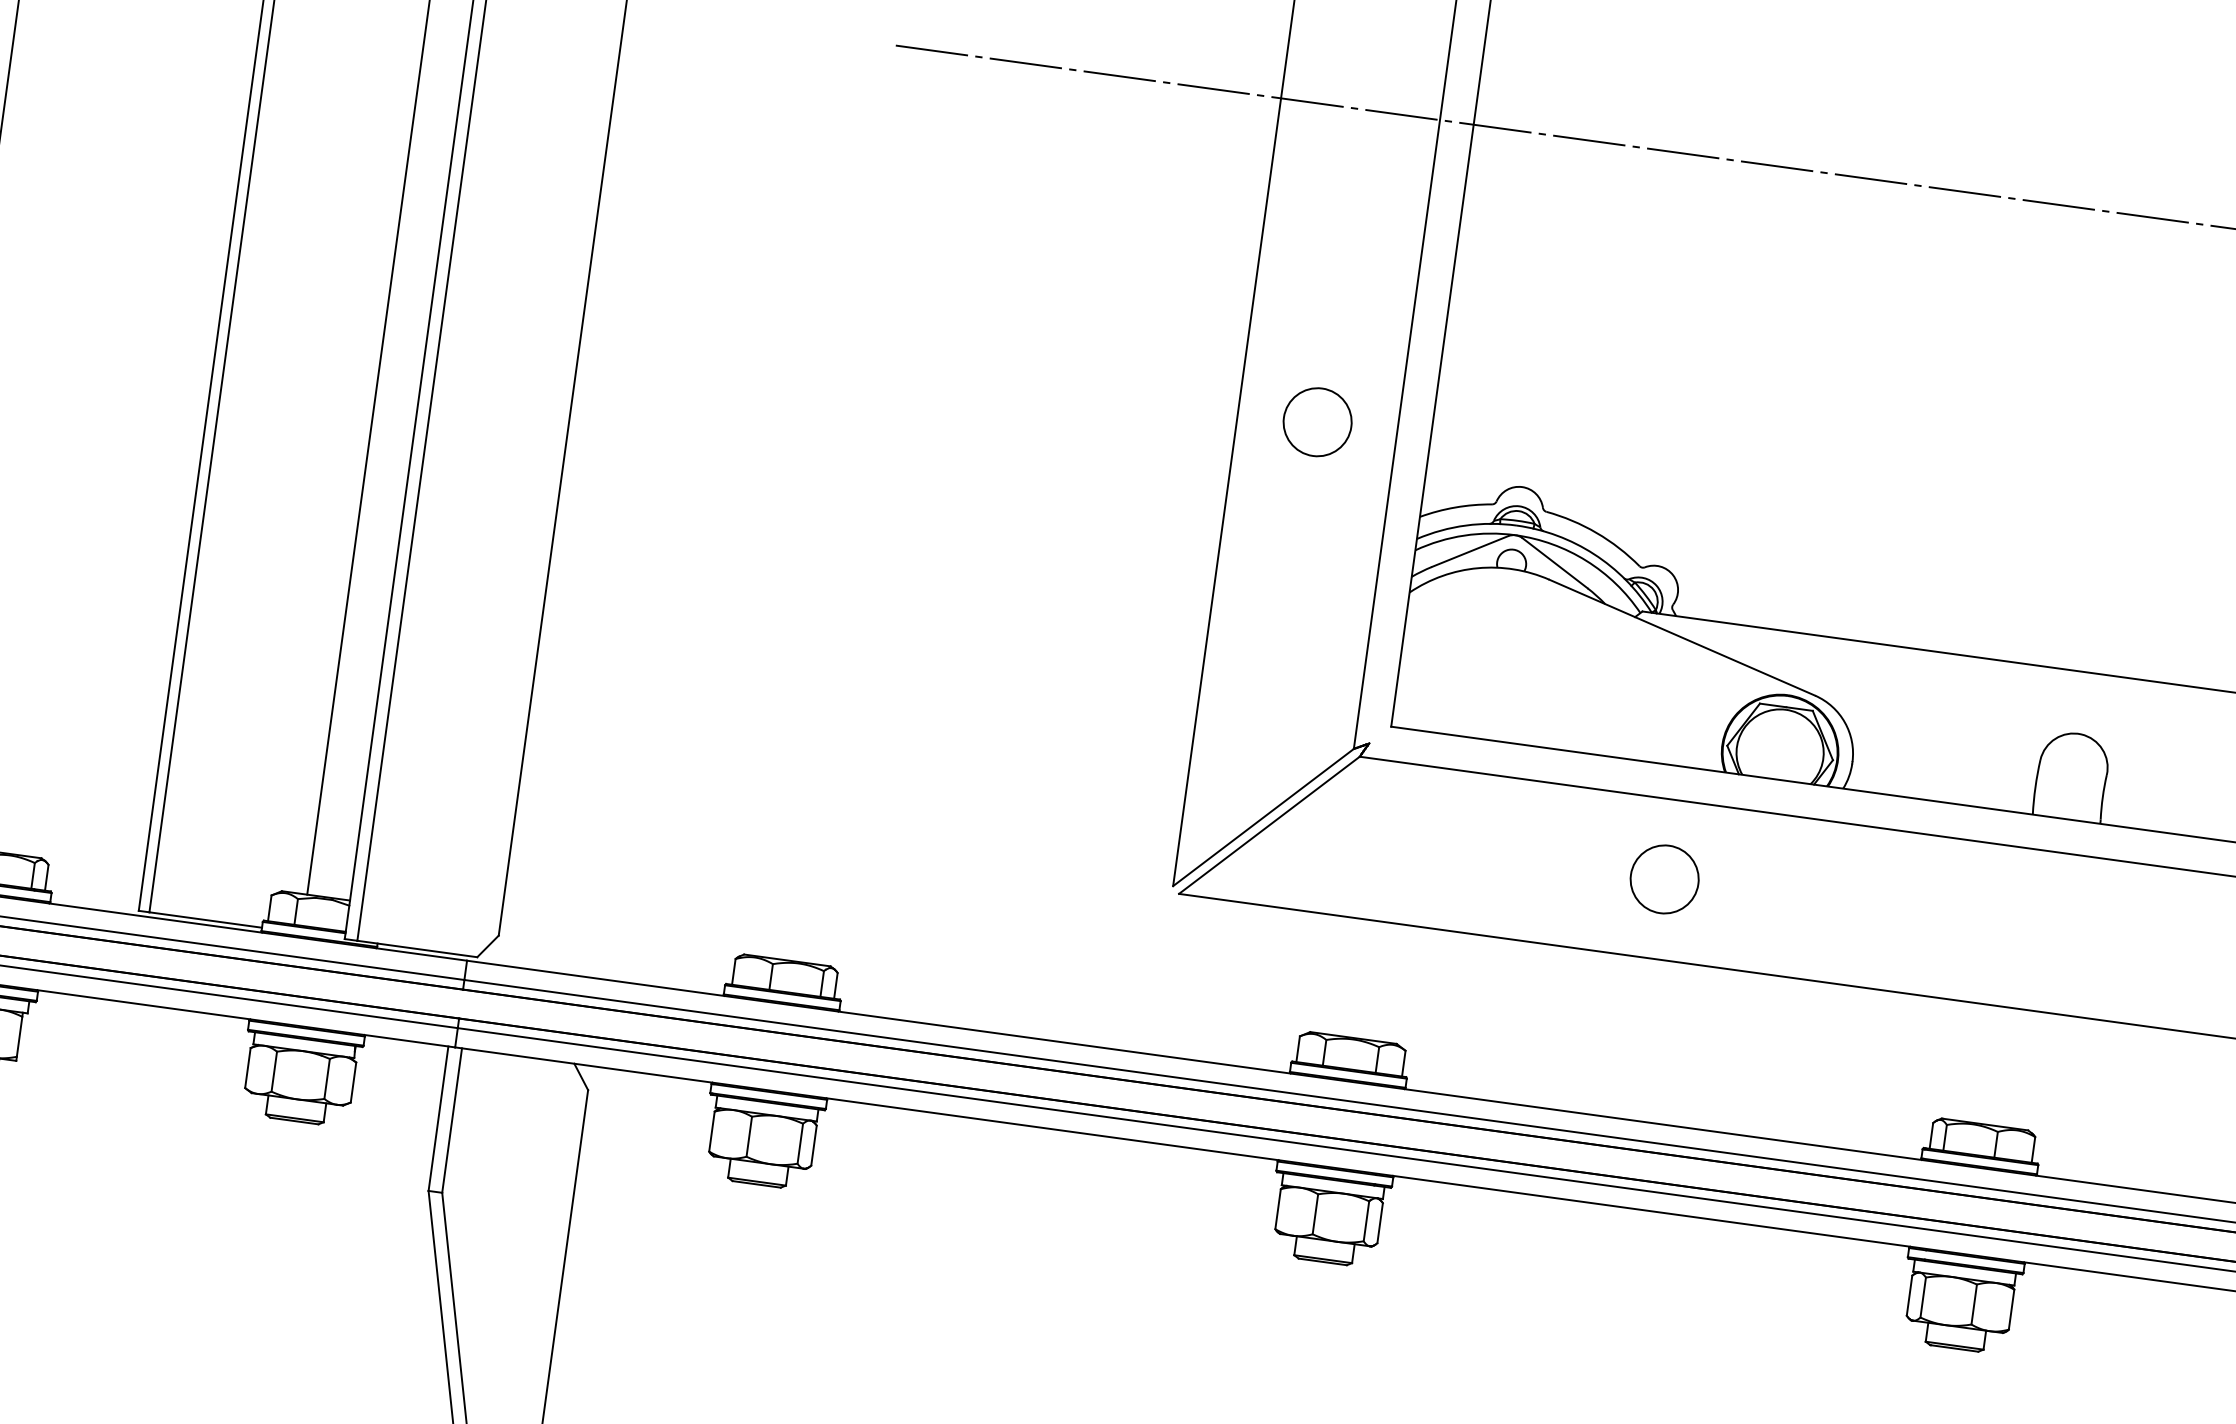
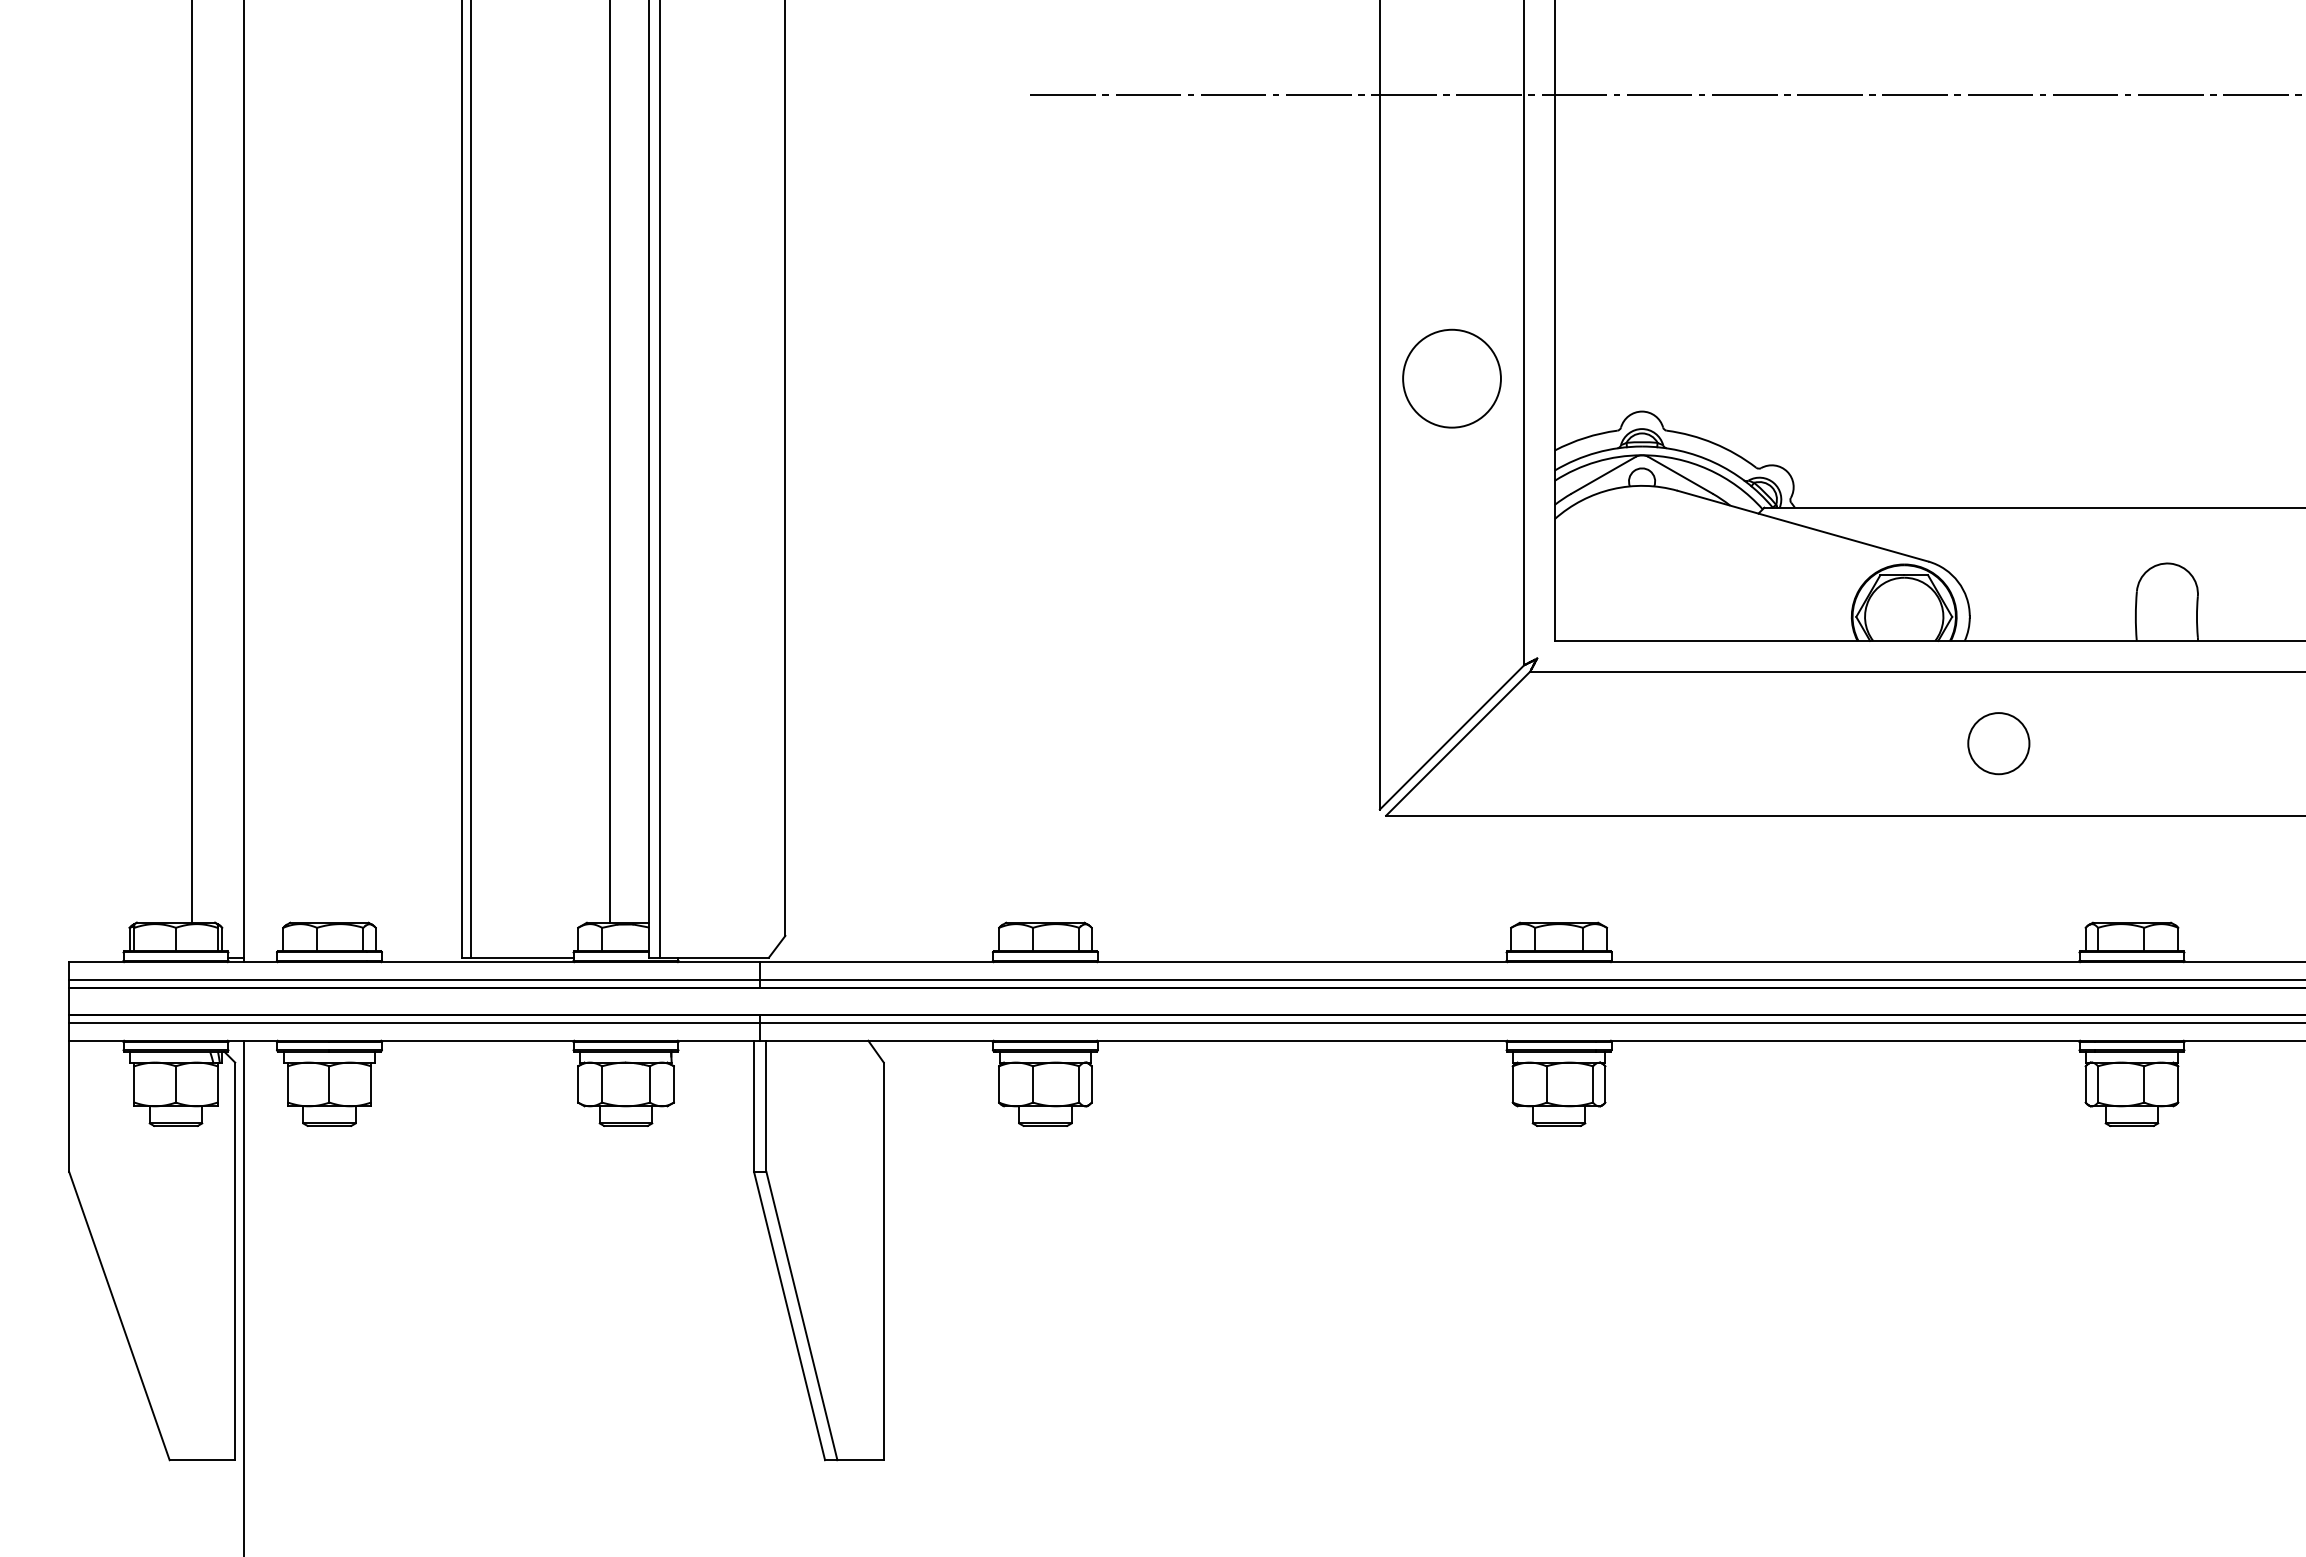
circle: (1317, 421) -> (1451, 378), size x1.6
circle: (1664, 879) -> (1998, 743), moved

